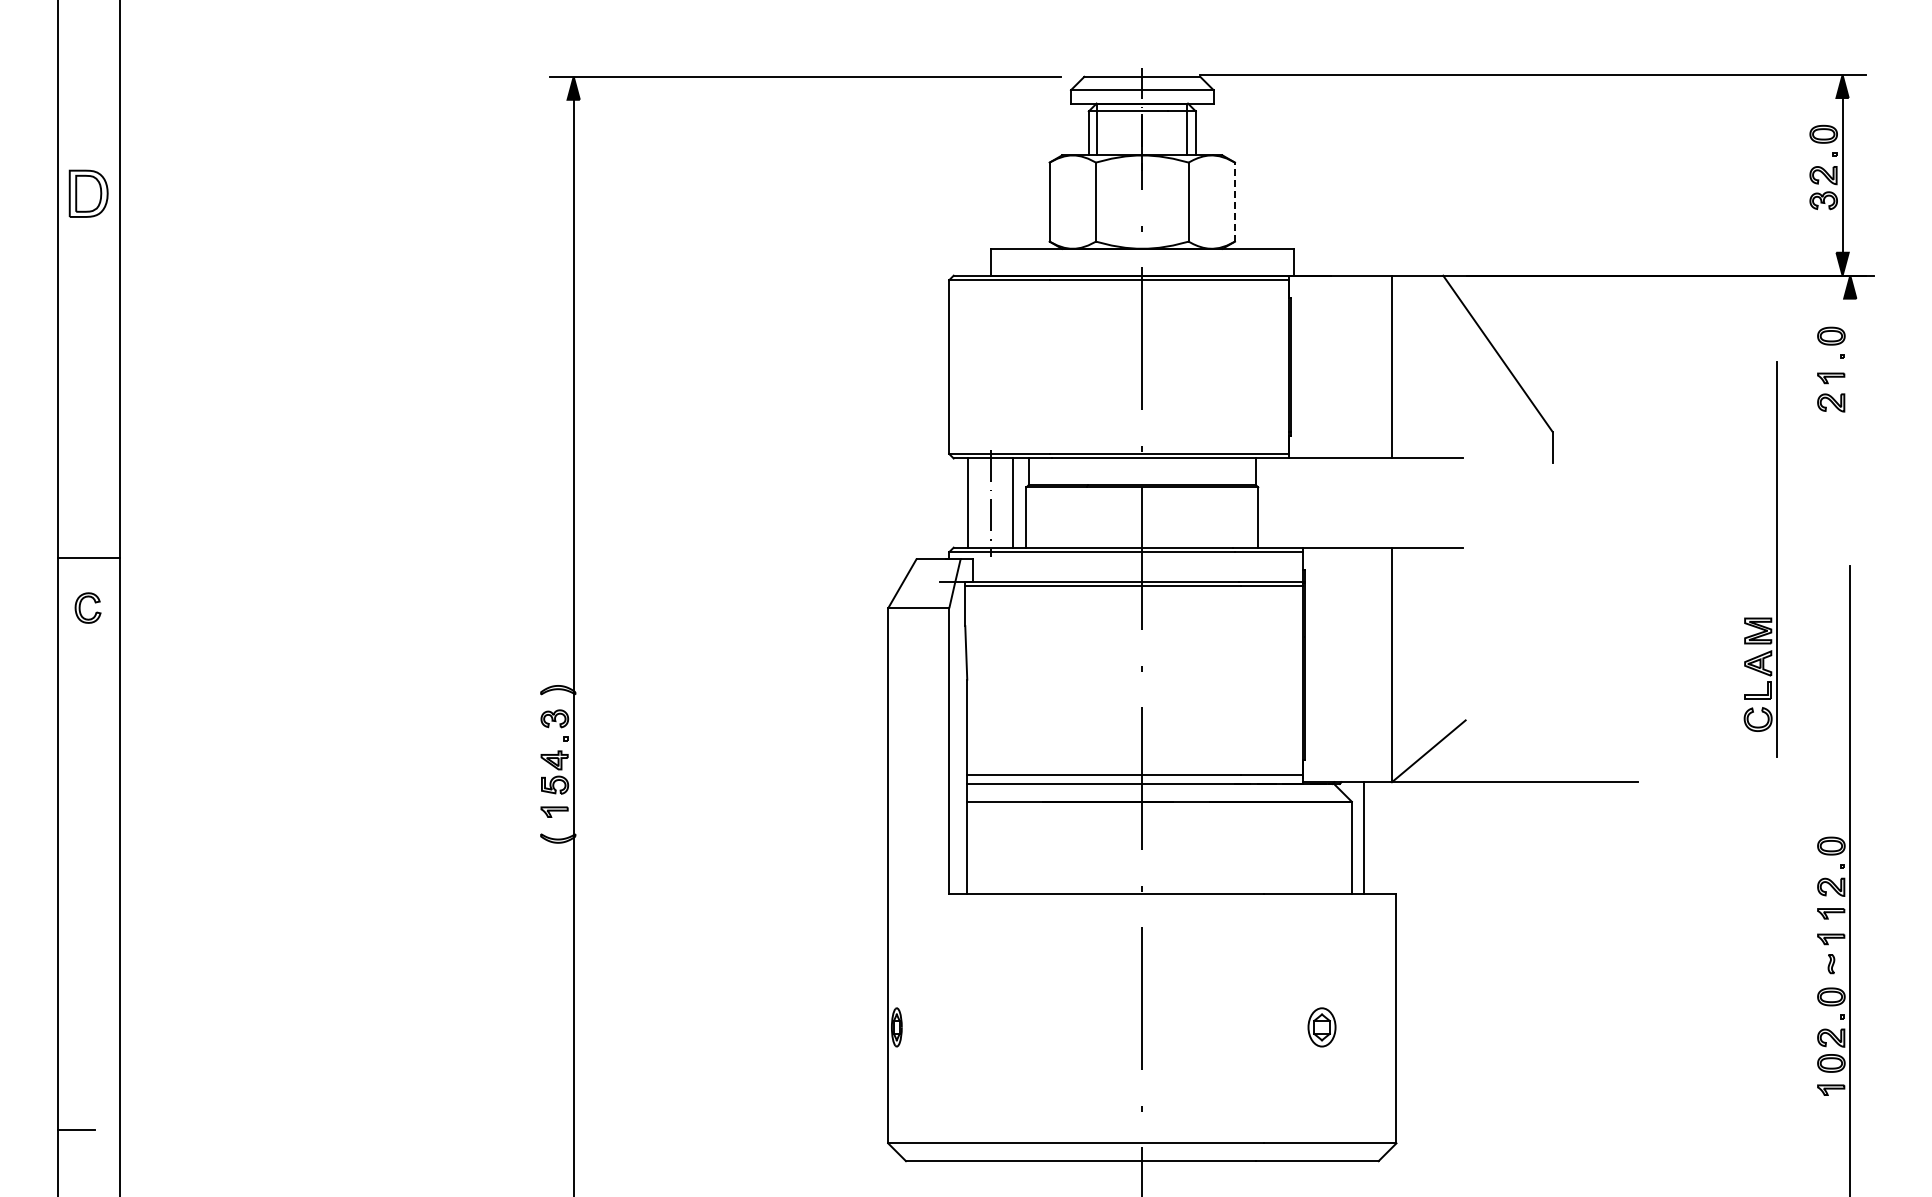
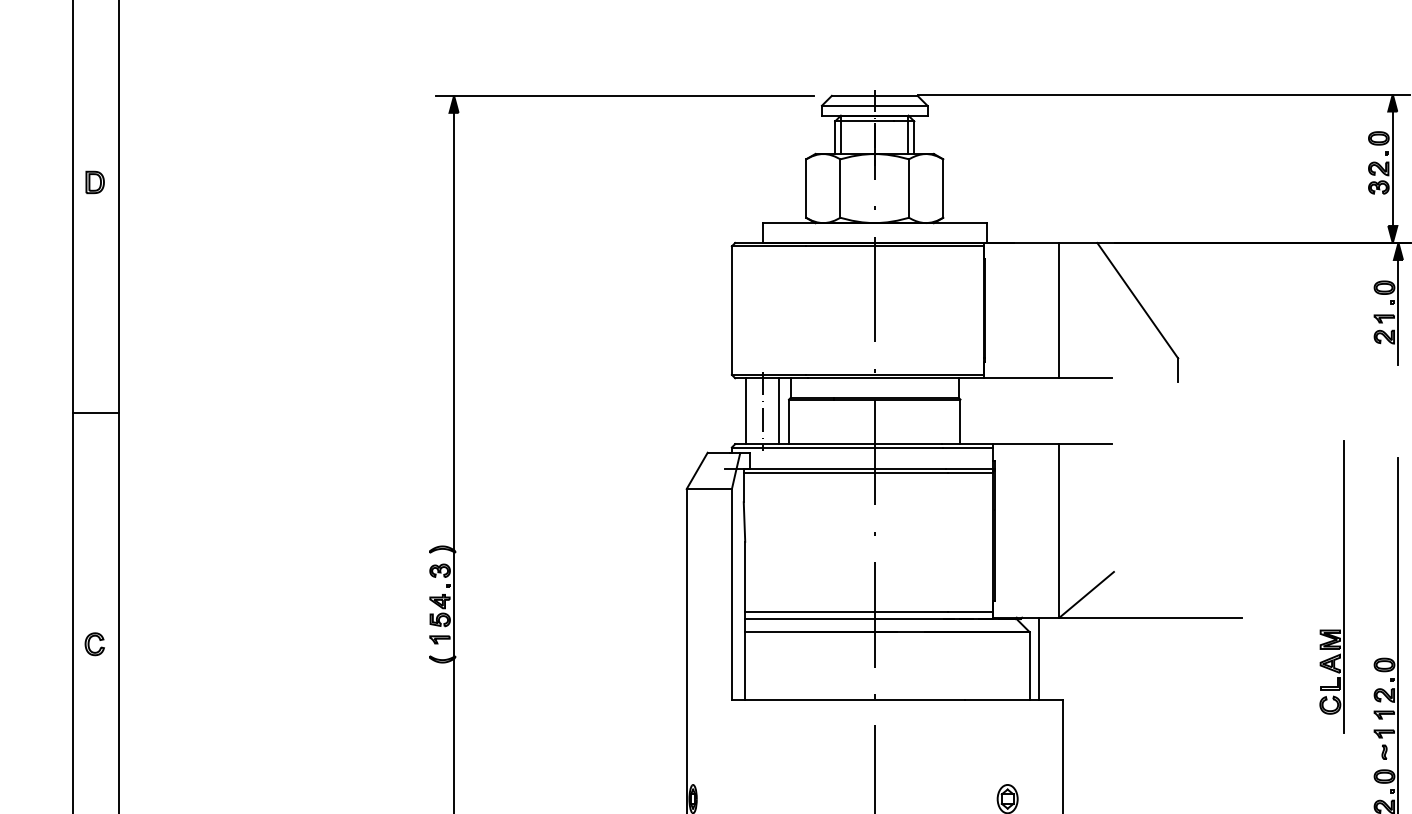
part: (88, 193) -> (95, 182), size x0.62
line: (1235, 202) -> (943, 188), dashed -> solid
line: (1850, 368) -> (1398, 311), added
line: (88, 557) -> (95, 413), moved
part: (1776, 559) -> (1343, 586), moved
part: (80, 607) -> (89, 643), moved

